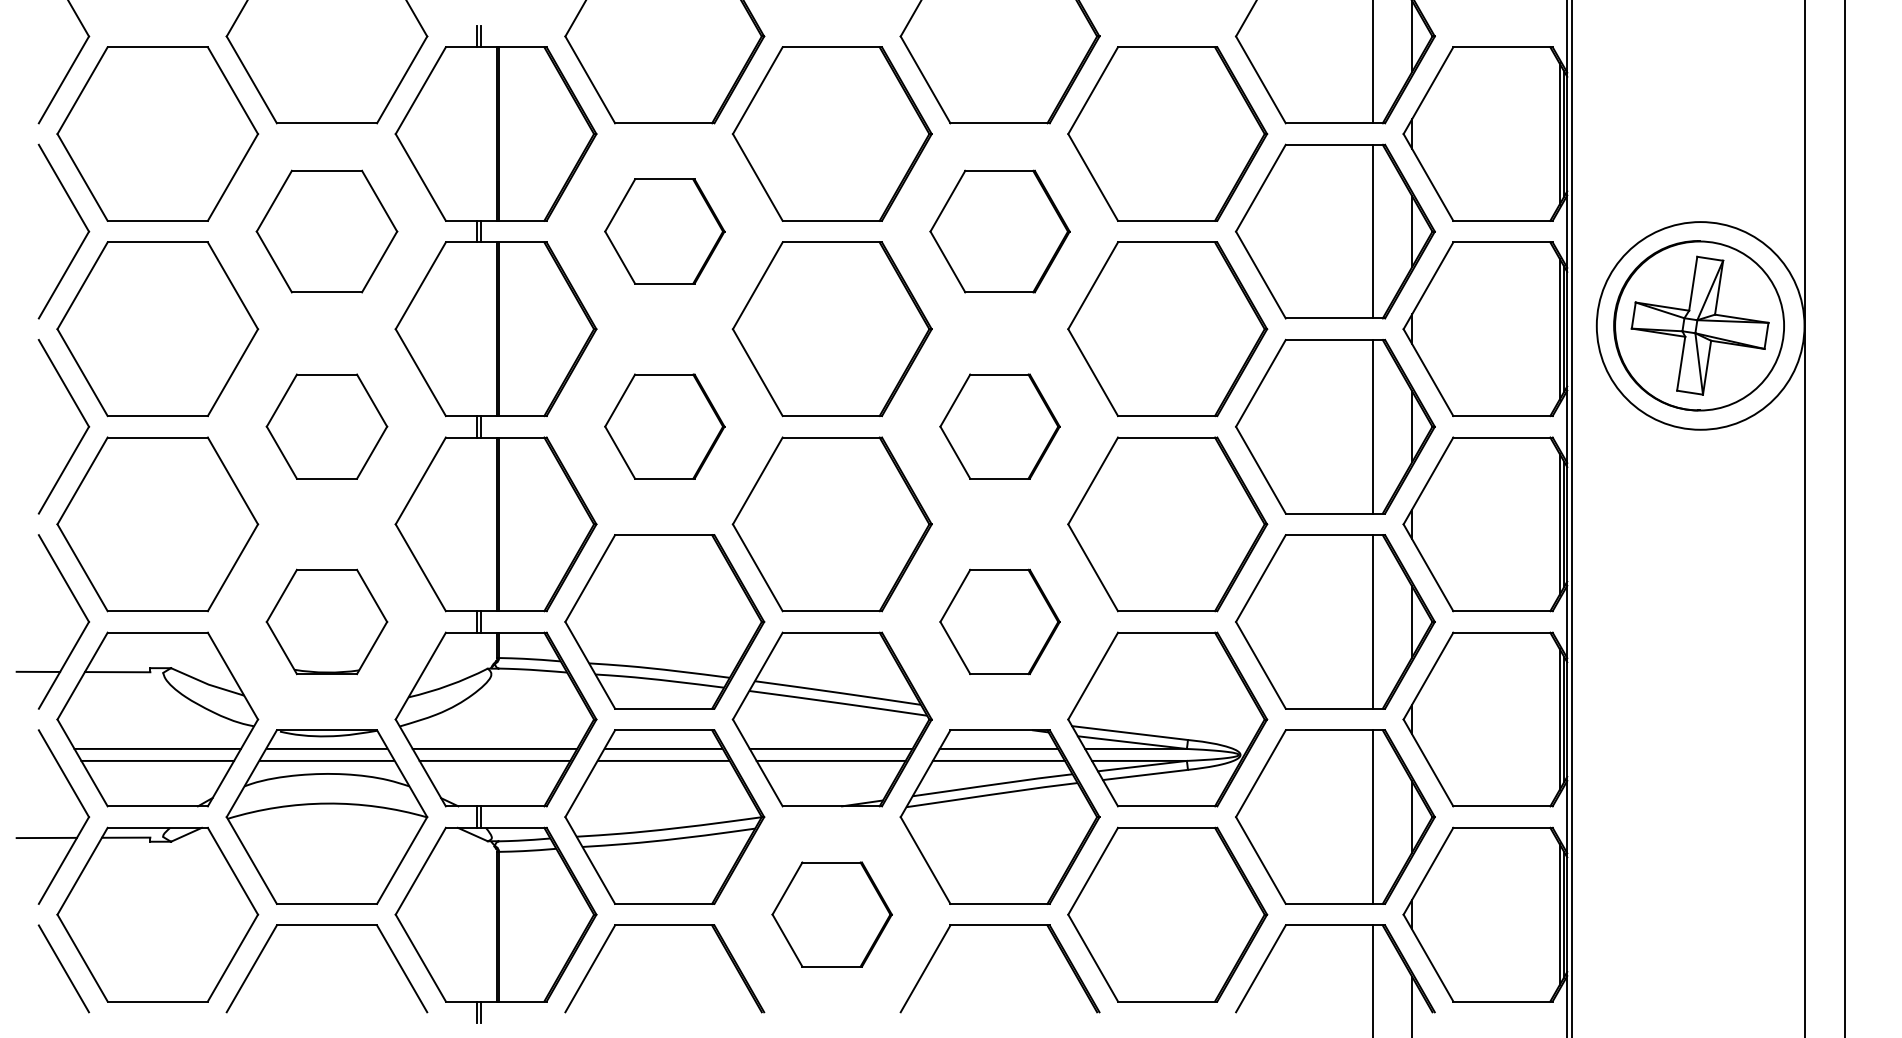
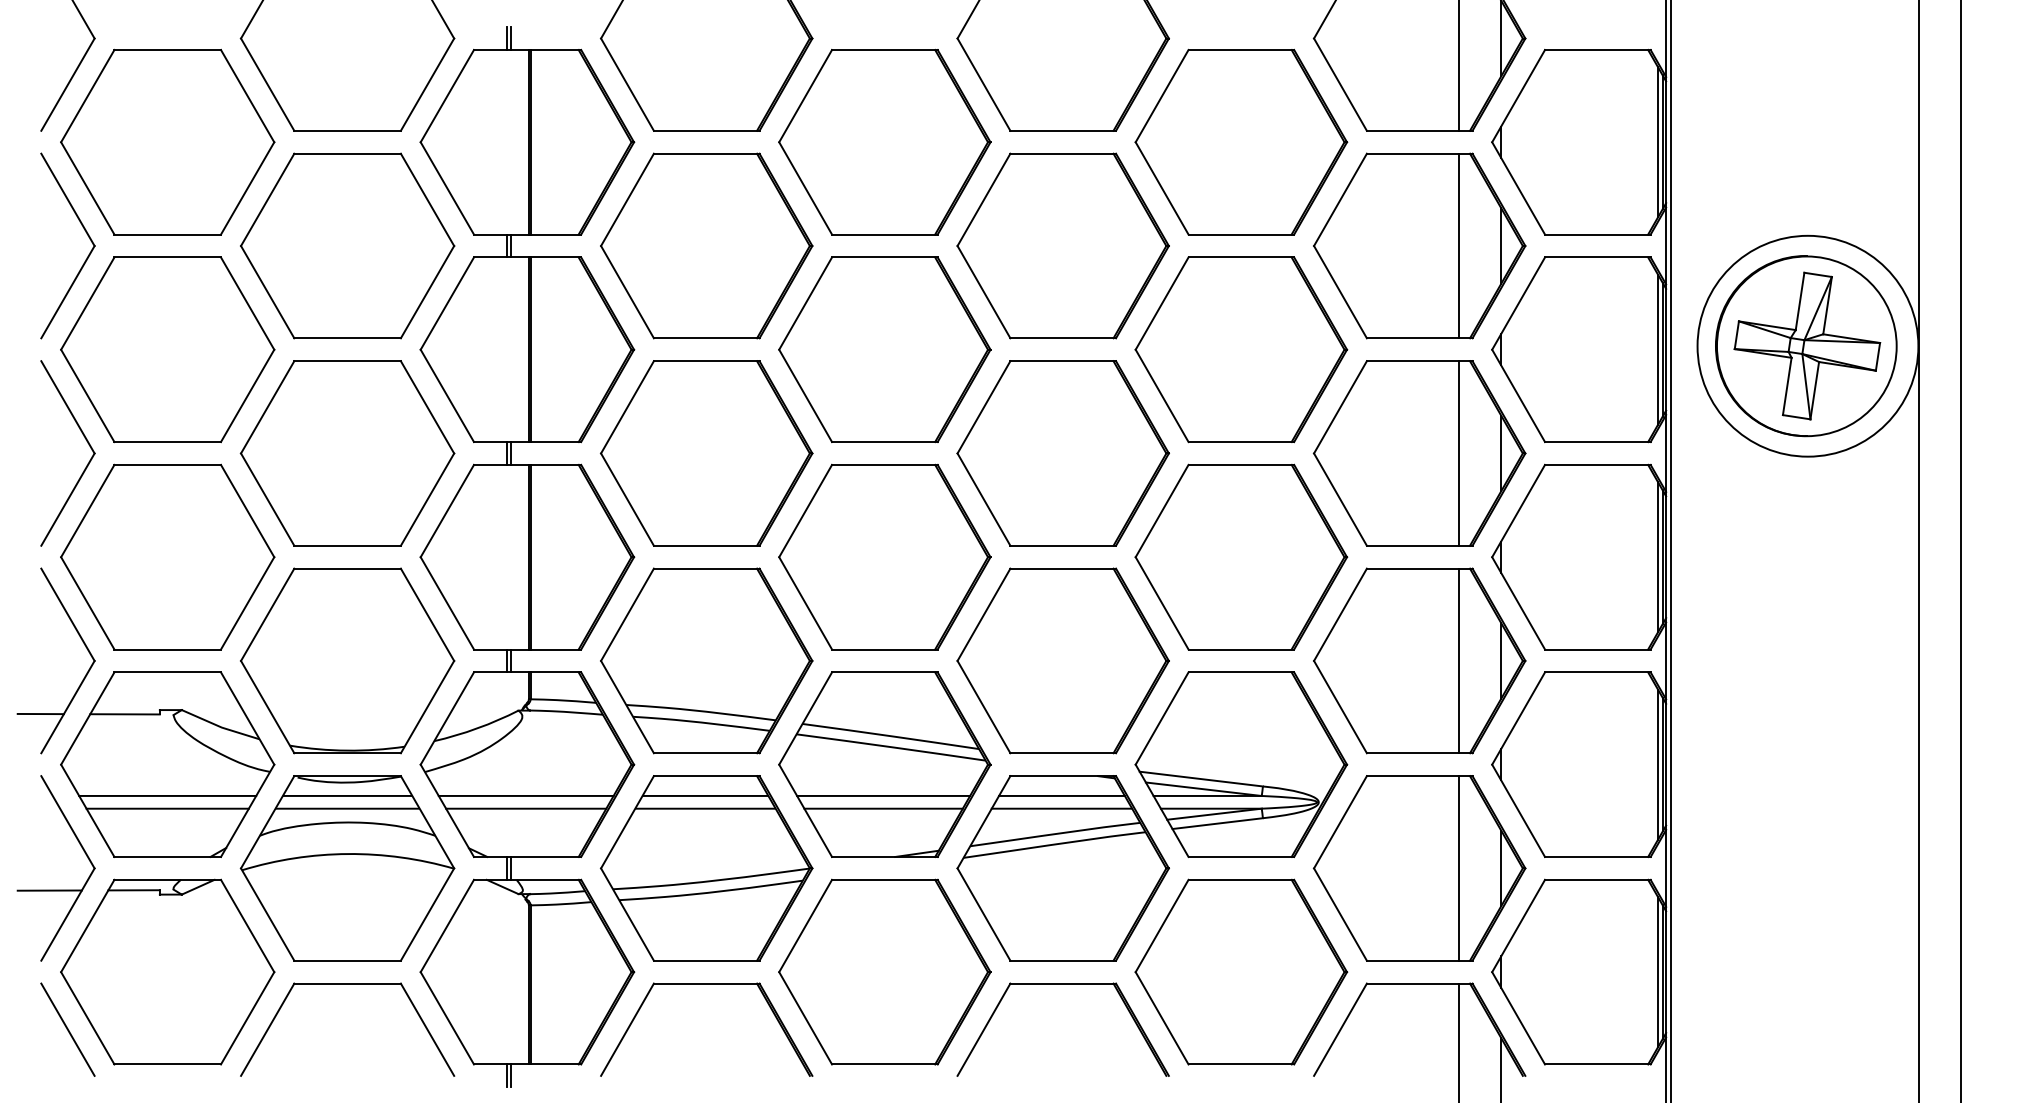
part: (326, 231) -> (347, 245), size x1.43
part: (664, 231) -> (706, 245), size x1.67
part: (999, 231) -> (1062, 245), size x1.43
part: (326, 426) -> (347, 453), size x1.67
part: (664, 426) -> (706, 453), size x1.67
part: (999, 426) -> (1062, 453), size x1.67
part: (326, 621) -> (347, 660), size x1.67
part: (999, 621) -> (1062, 660), size x1.67
part: (831, 914) -> (883, 971), size x1.67

